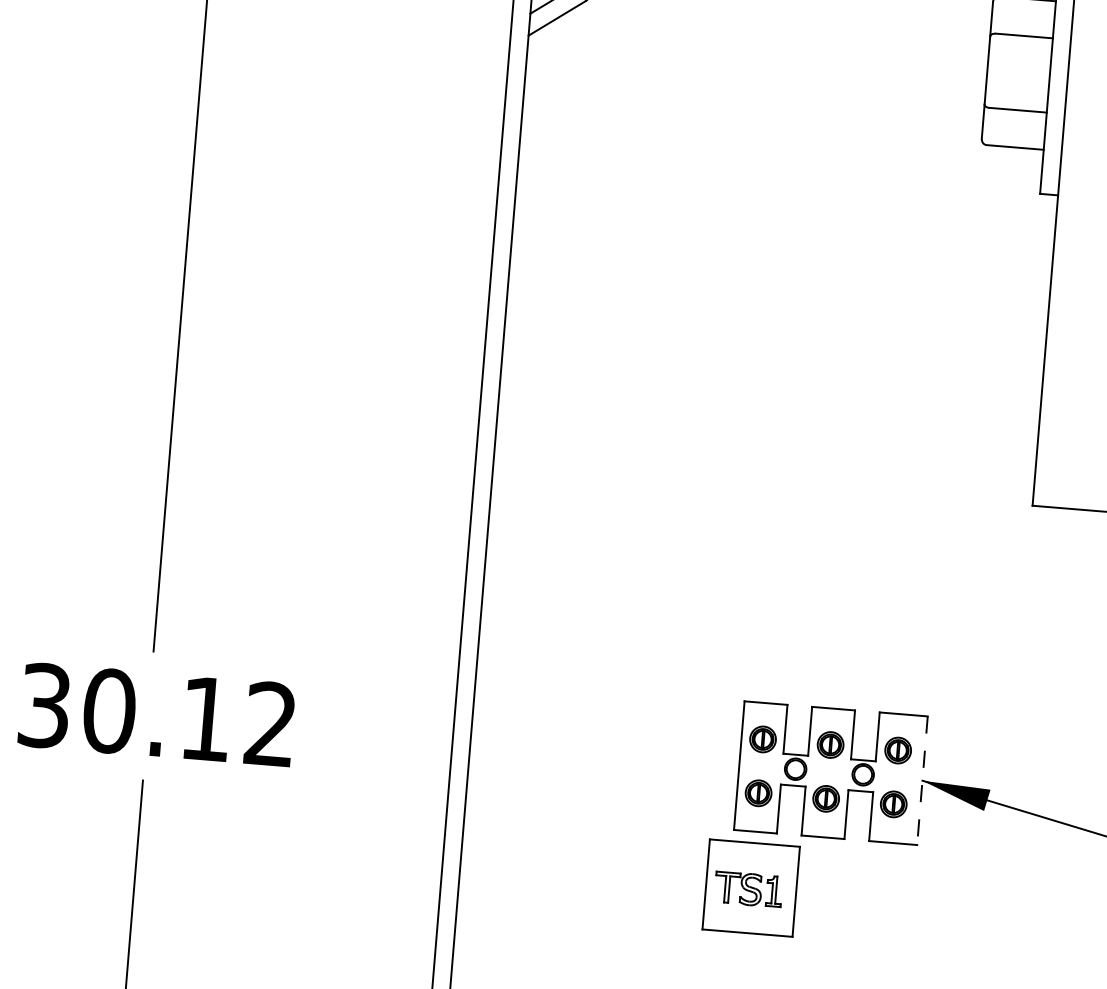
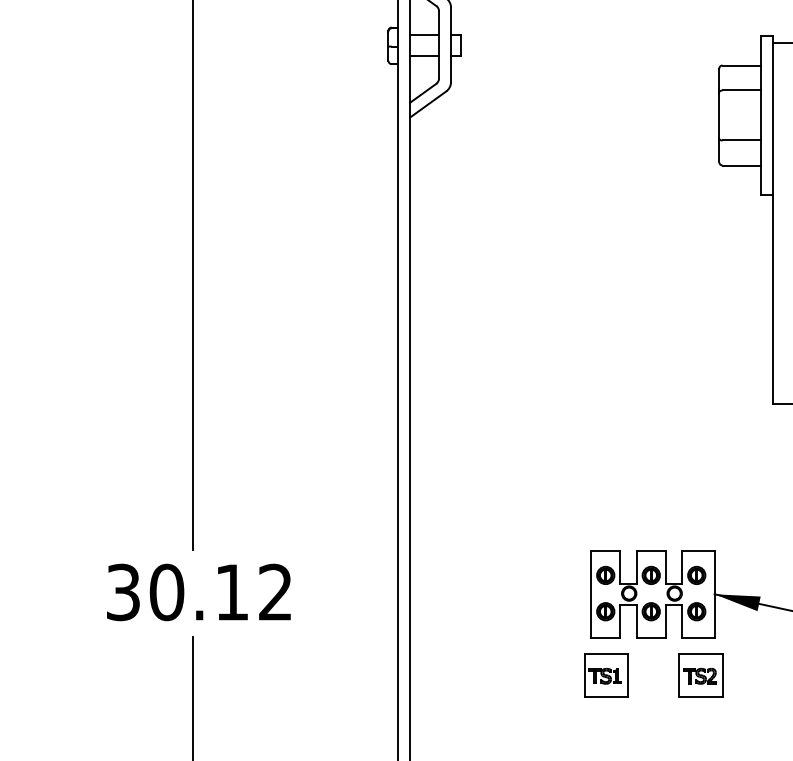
line: (922, 780) -> (714, 594), dashed -> solid
part: (751, 888) -> (606, 675), size x0.71
part: (891, 899) -> (700, 675), added

